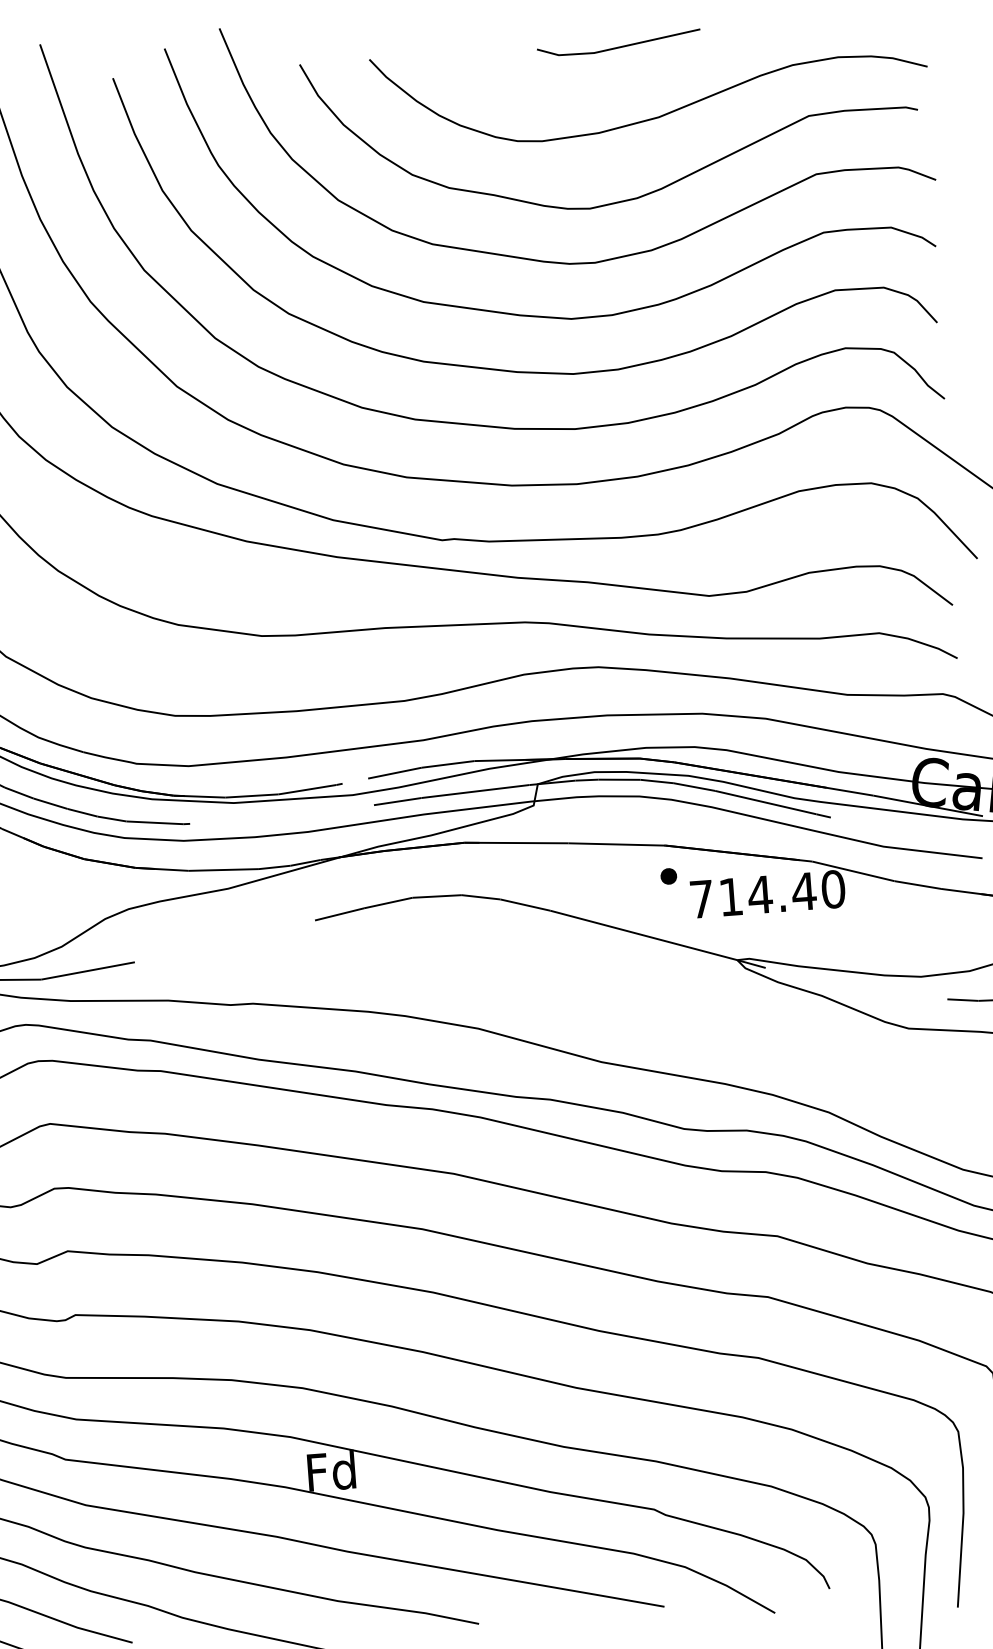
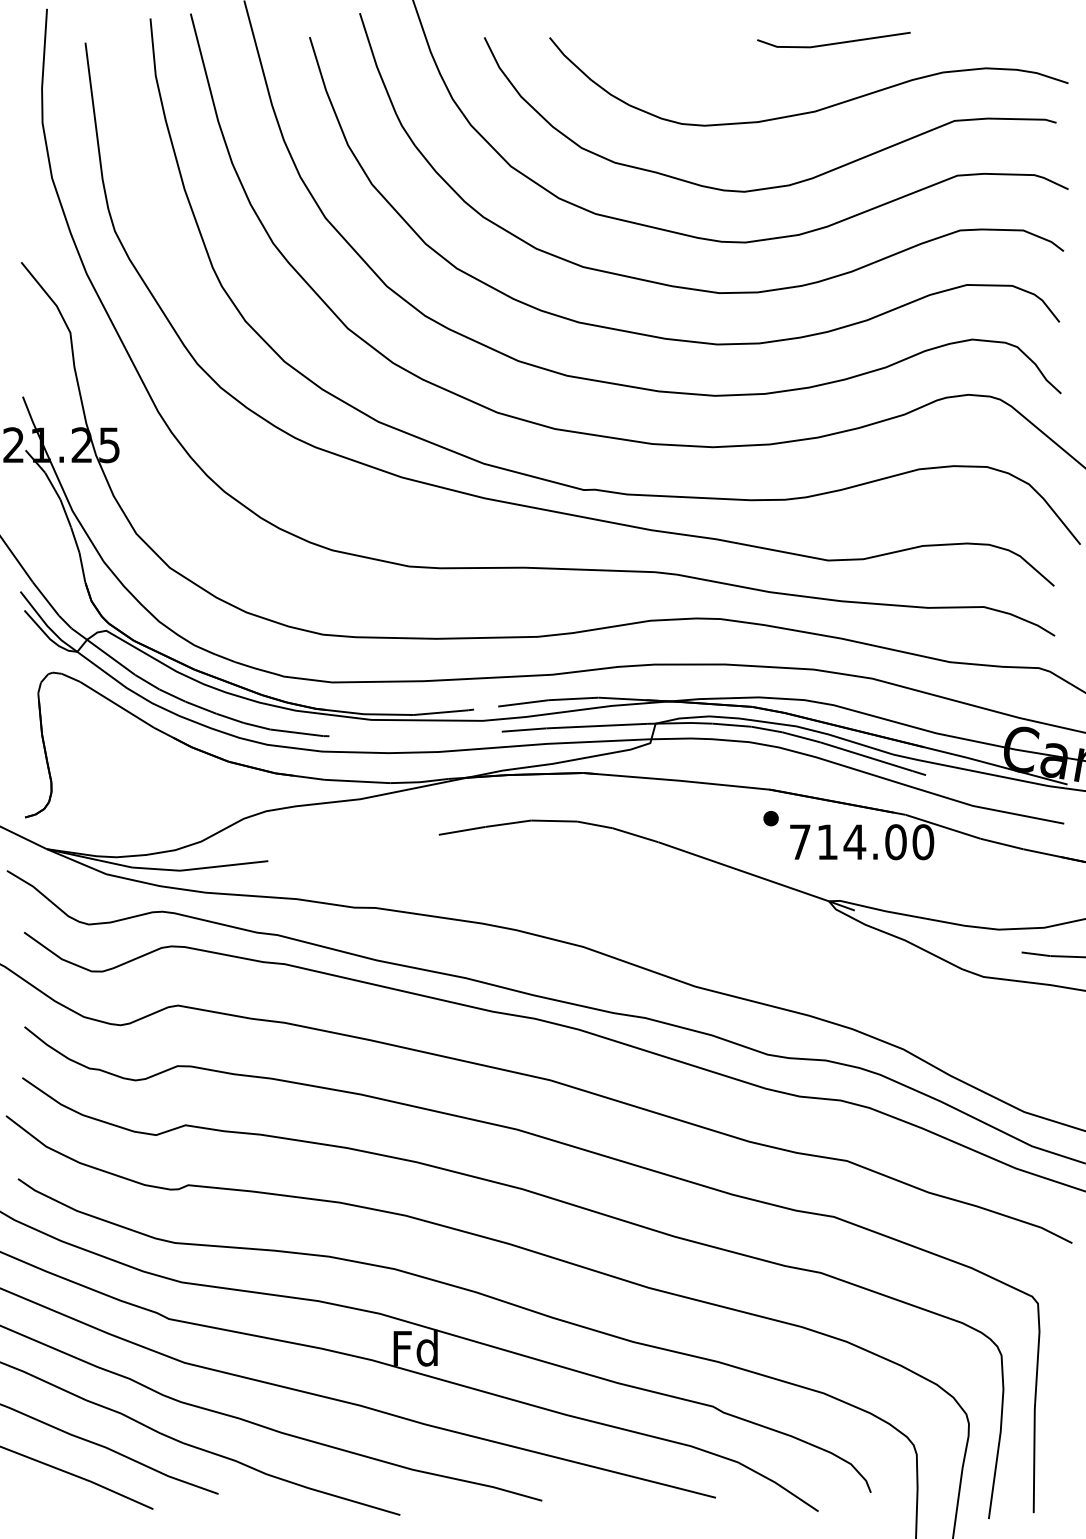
line: (619, 45) -> (834, 42), moved
text: (803, 891) -> (895, 842), 714.40 -> 714.00

